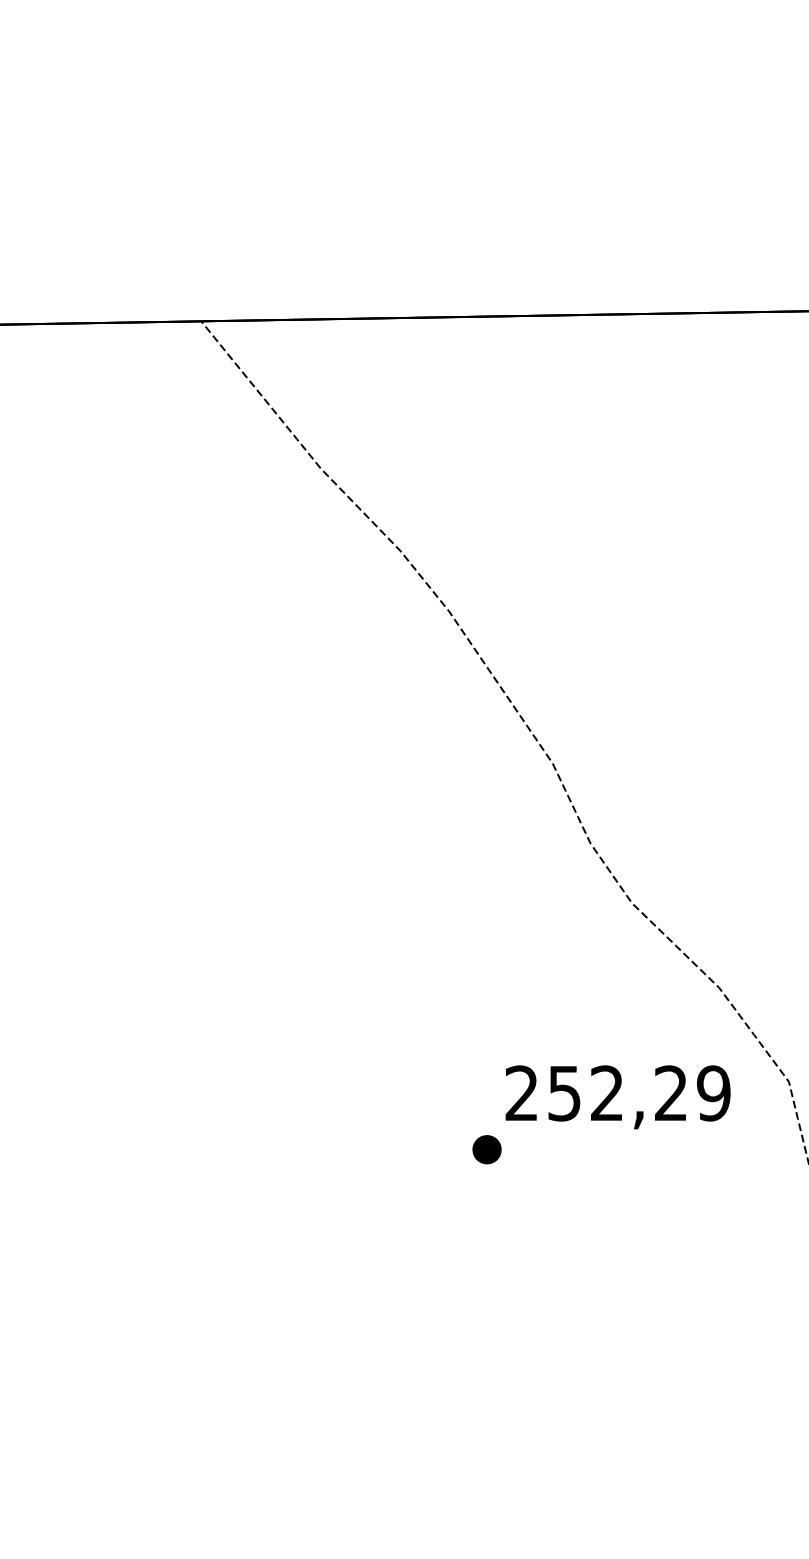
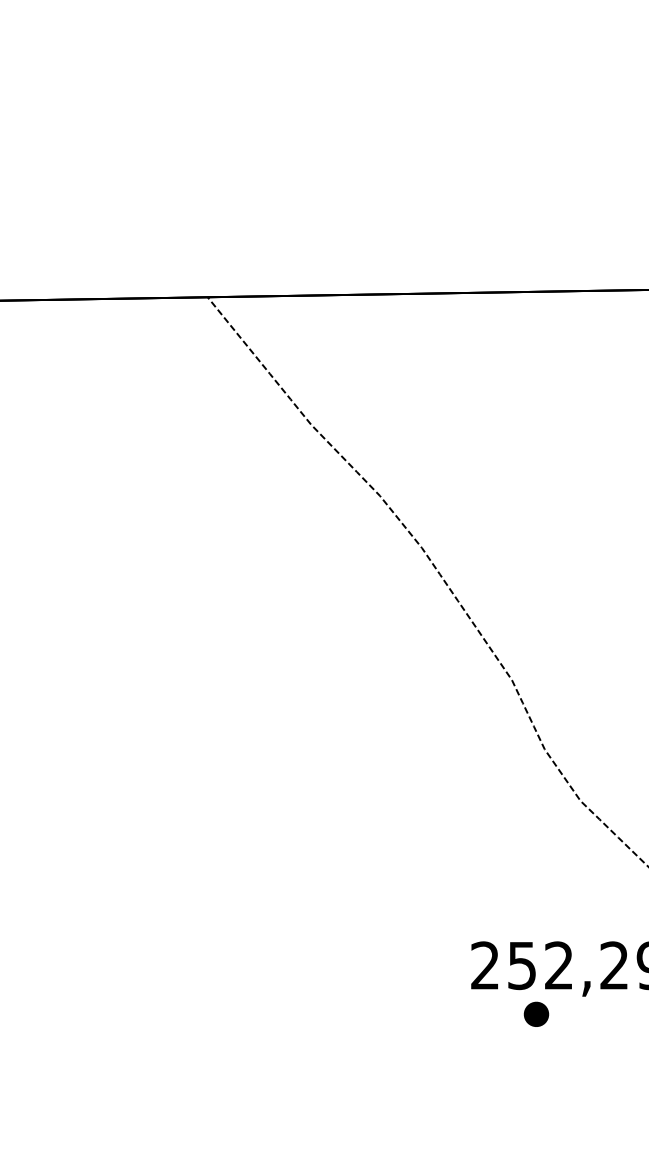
part: (486, 1149) -> (535, 1014), moved

